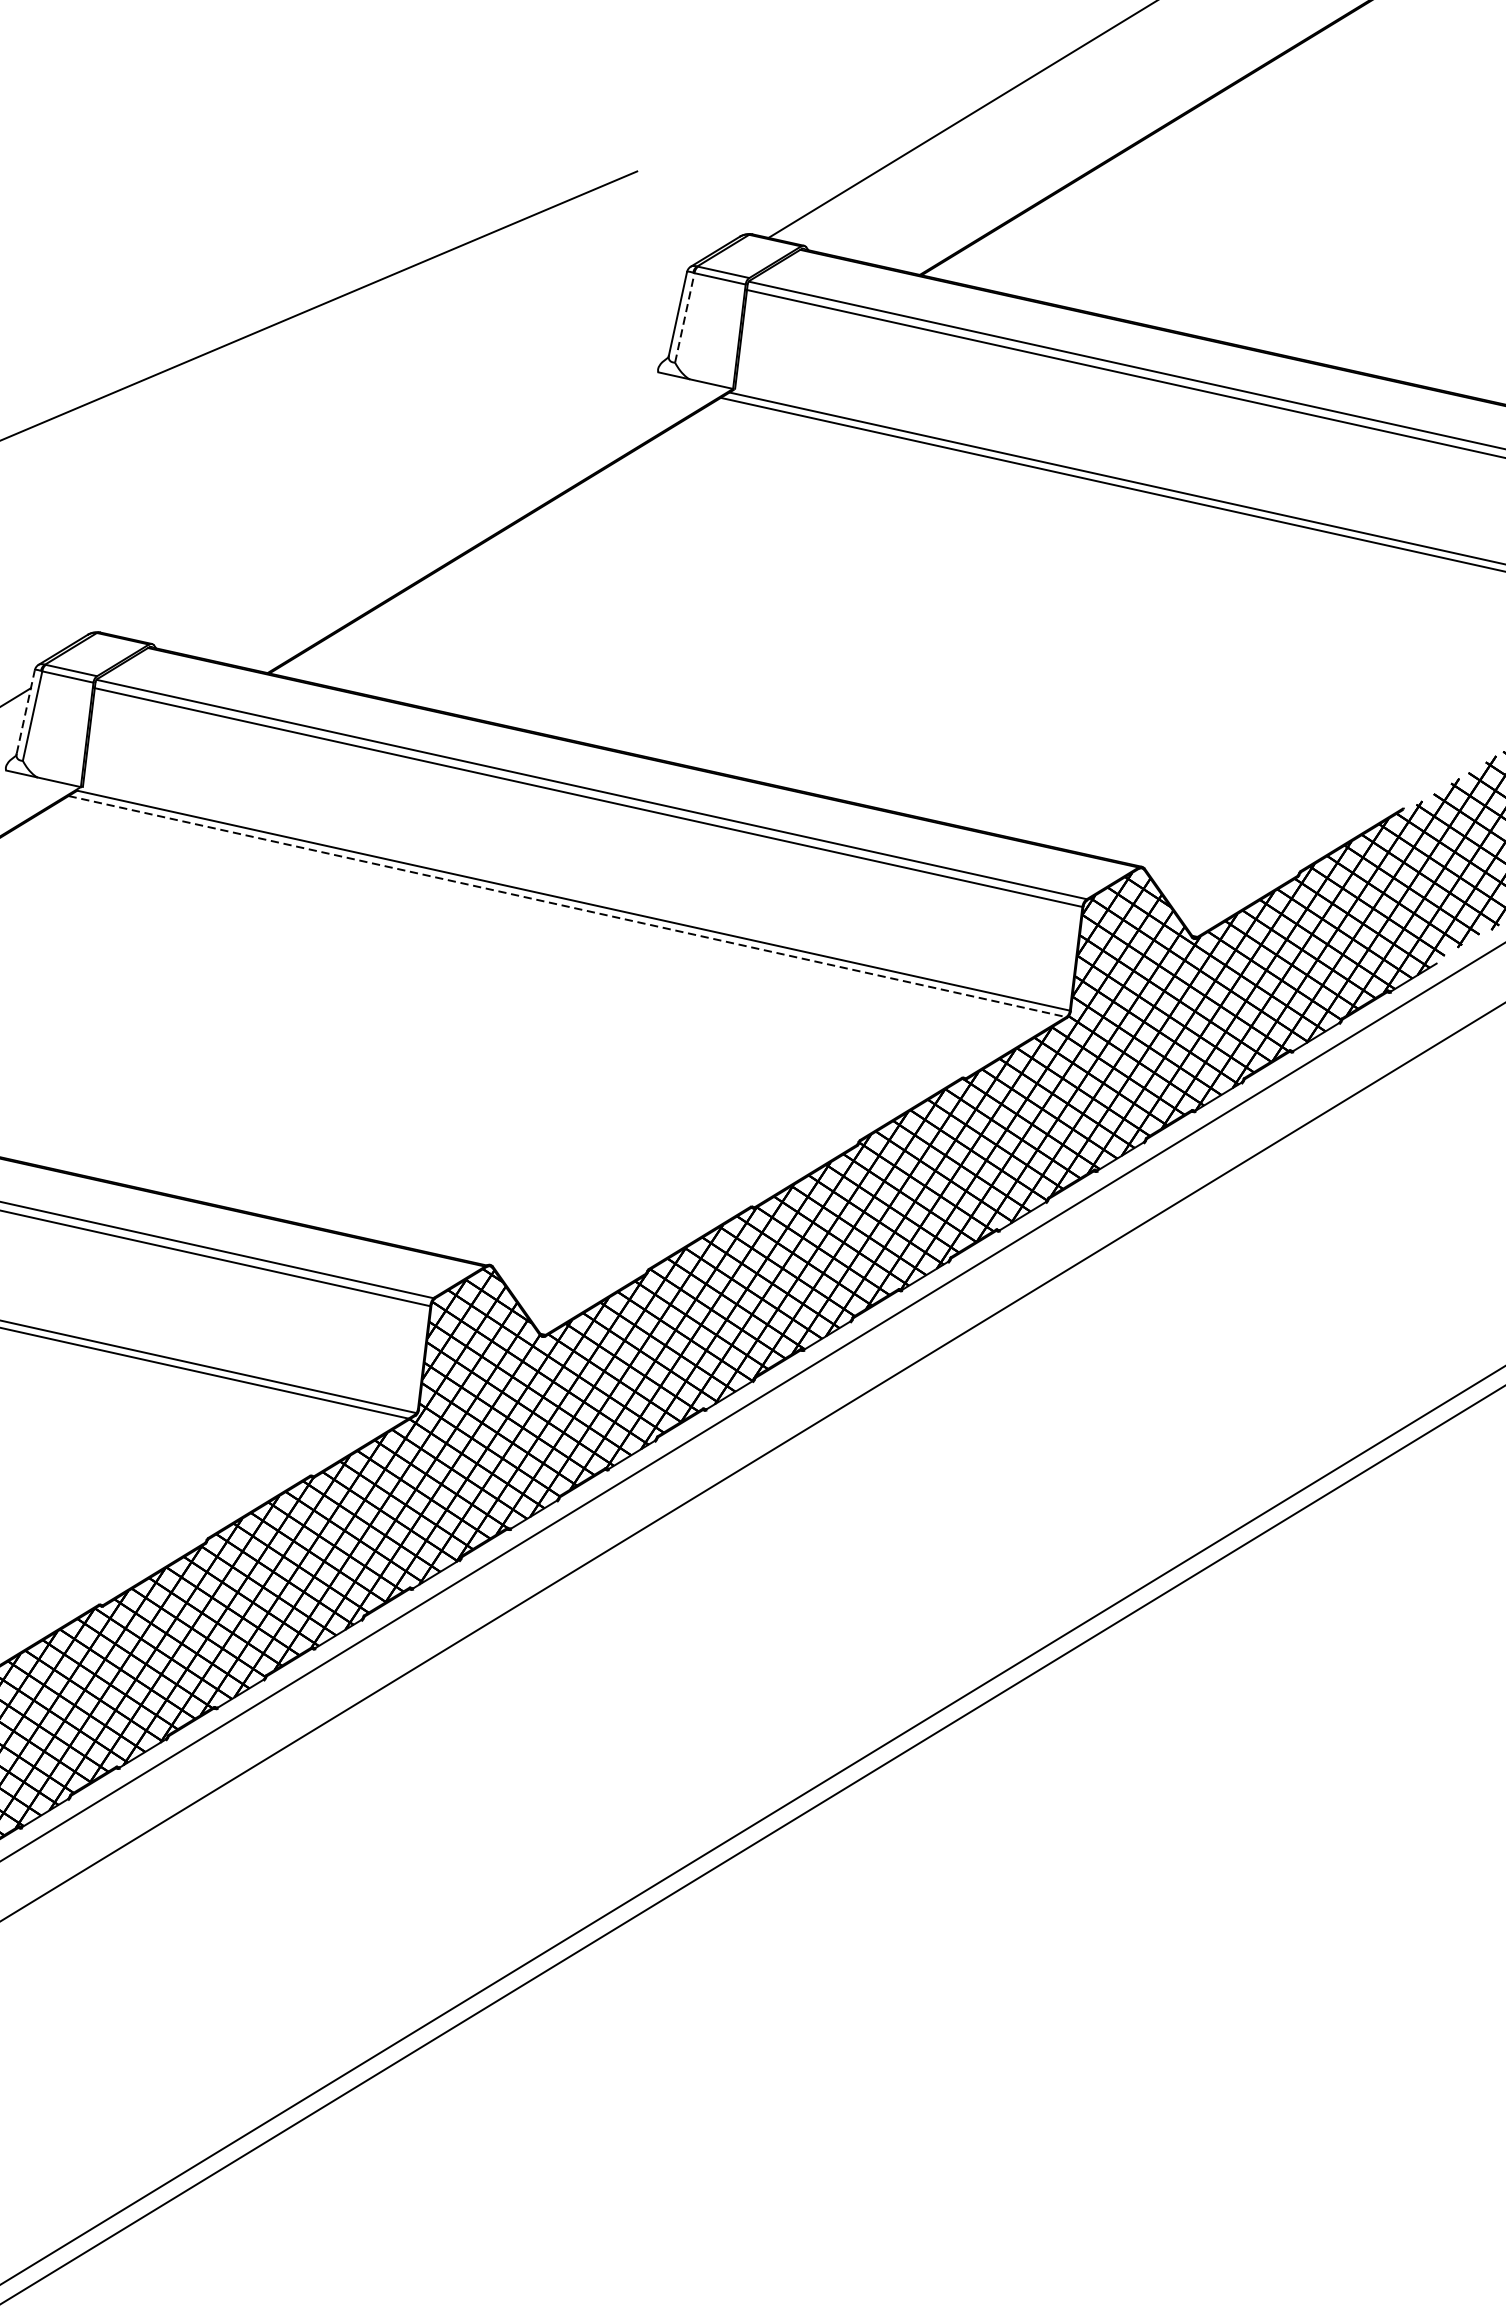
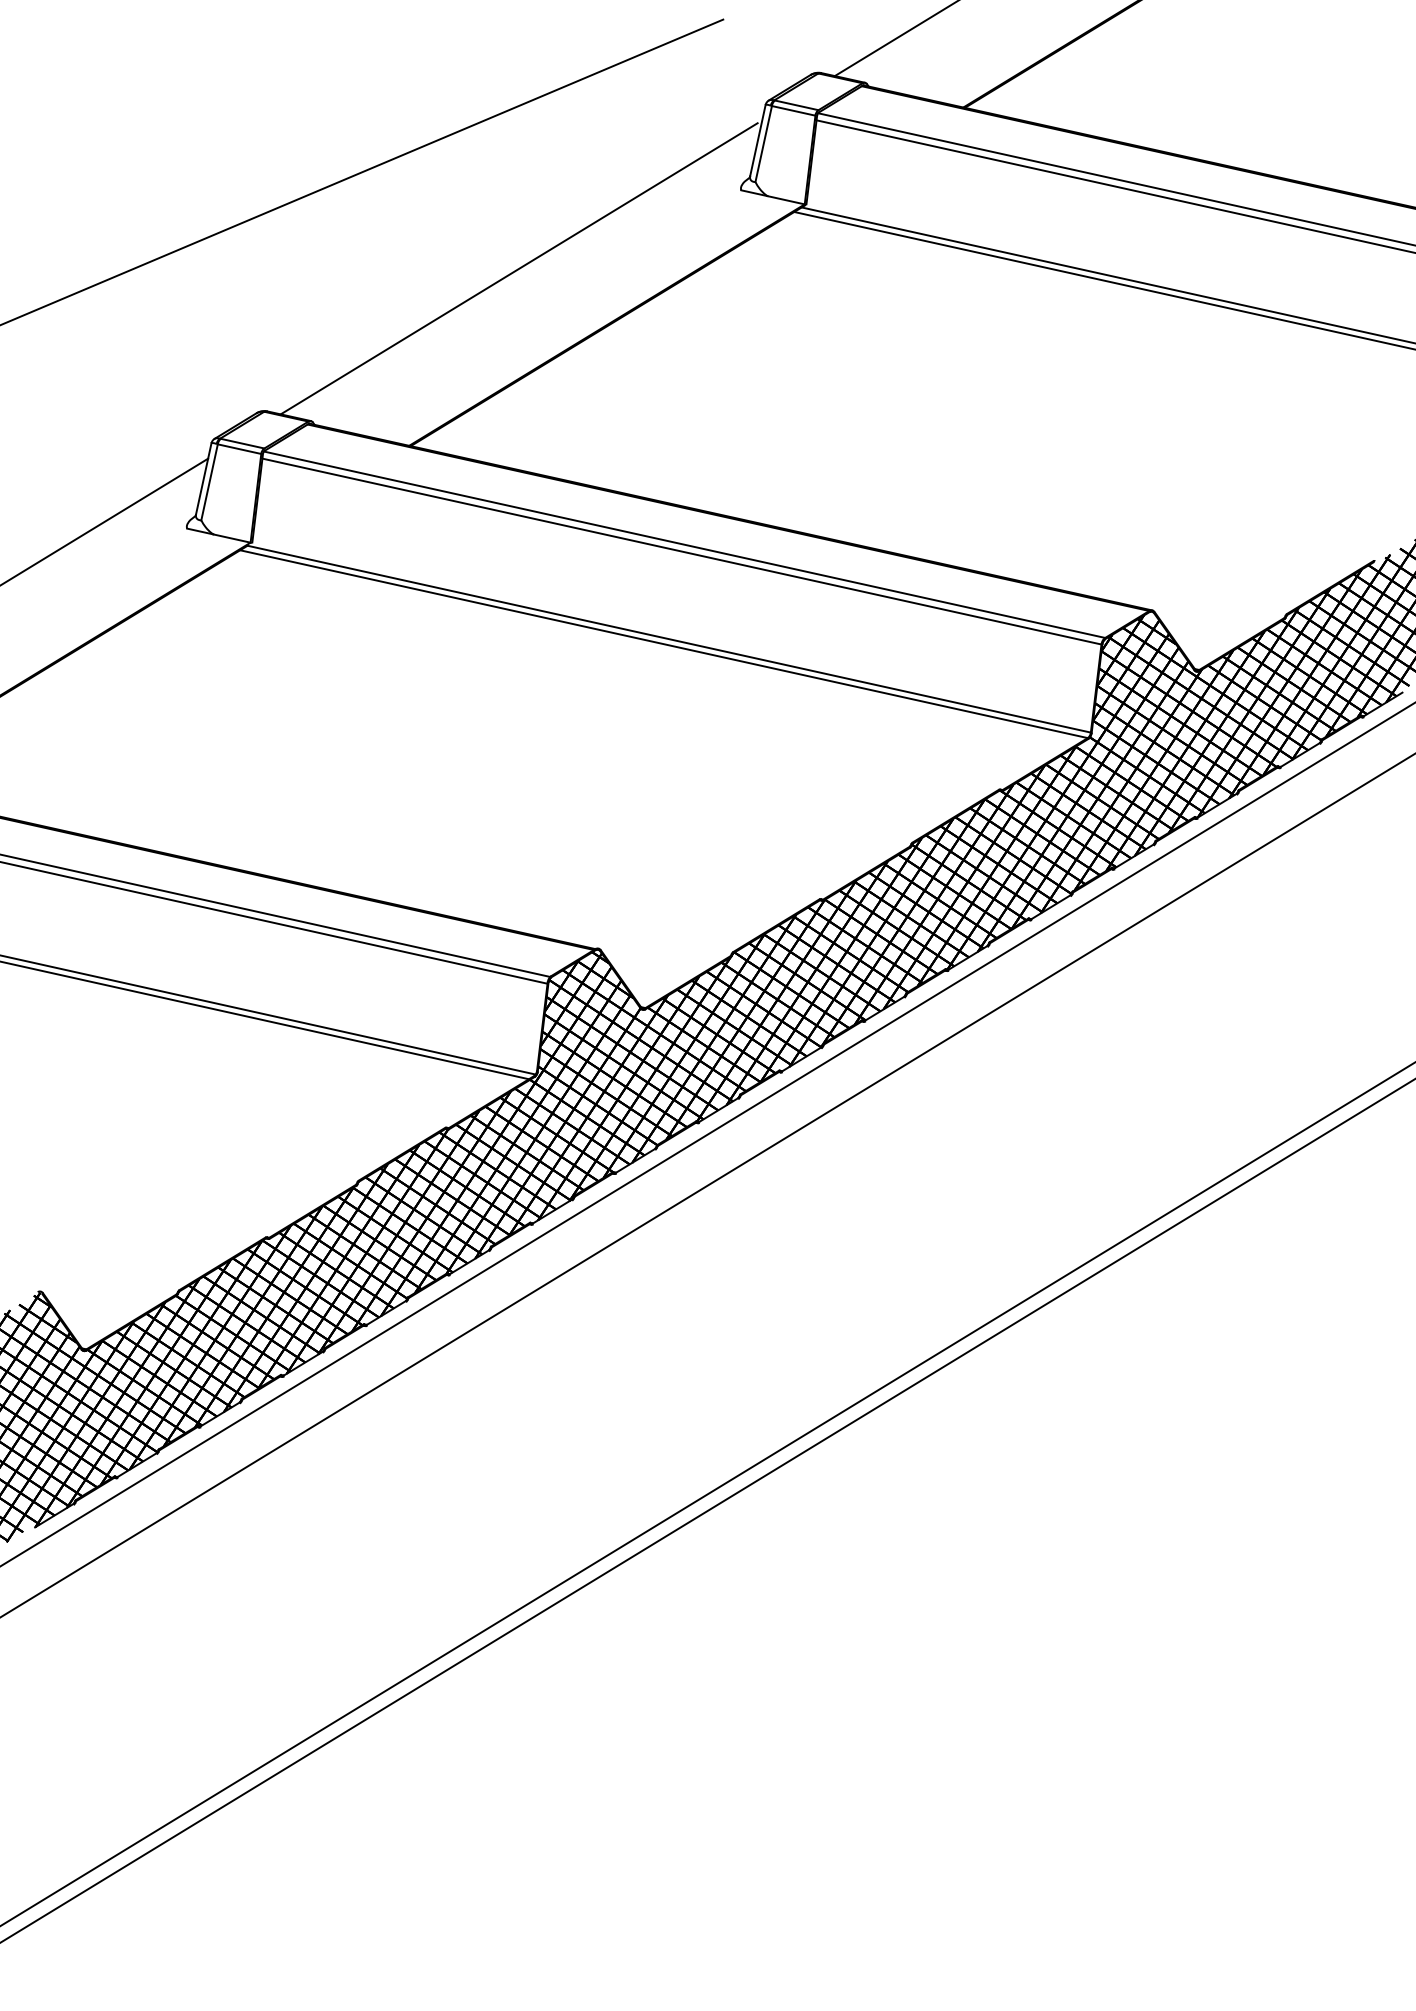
line: (684, 318) -> (763, 144), dashed -> solid
line: (396, 464) -> (518, 268), added
line: (25, 711) -> (203, 478), dashed -> solid
line: (568, 906) -> (664, 644), dashed -> solid

